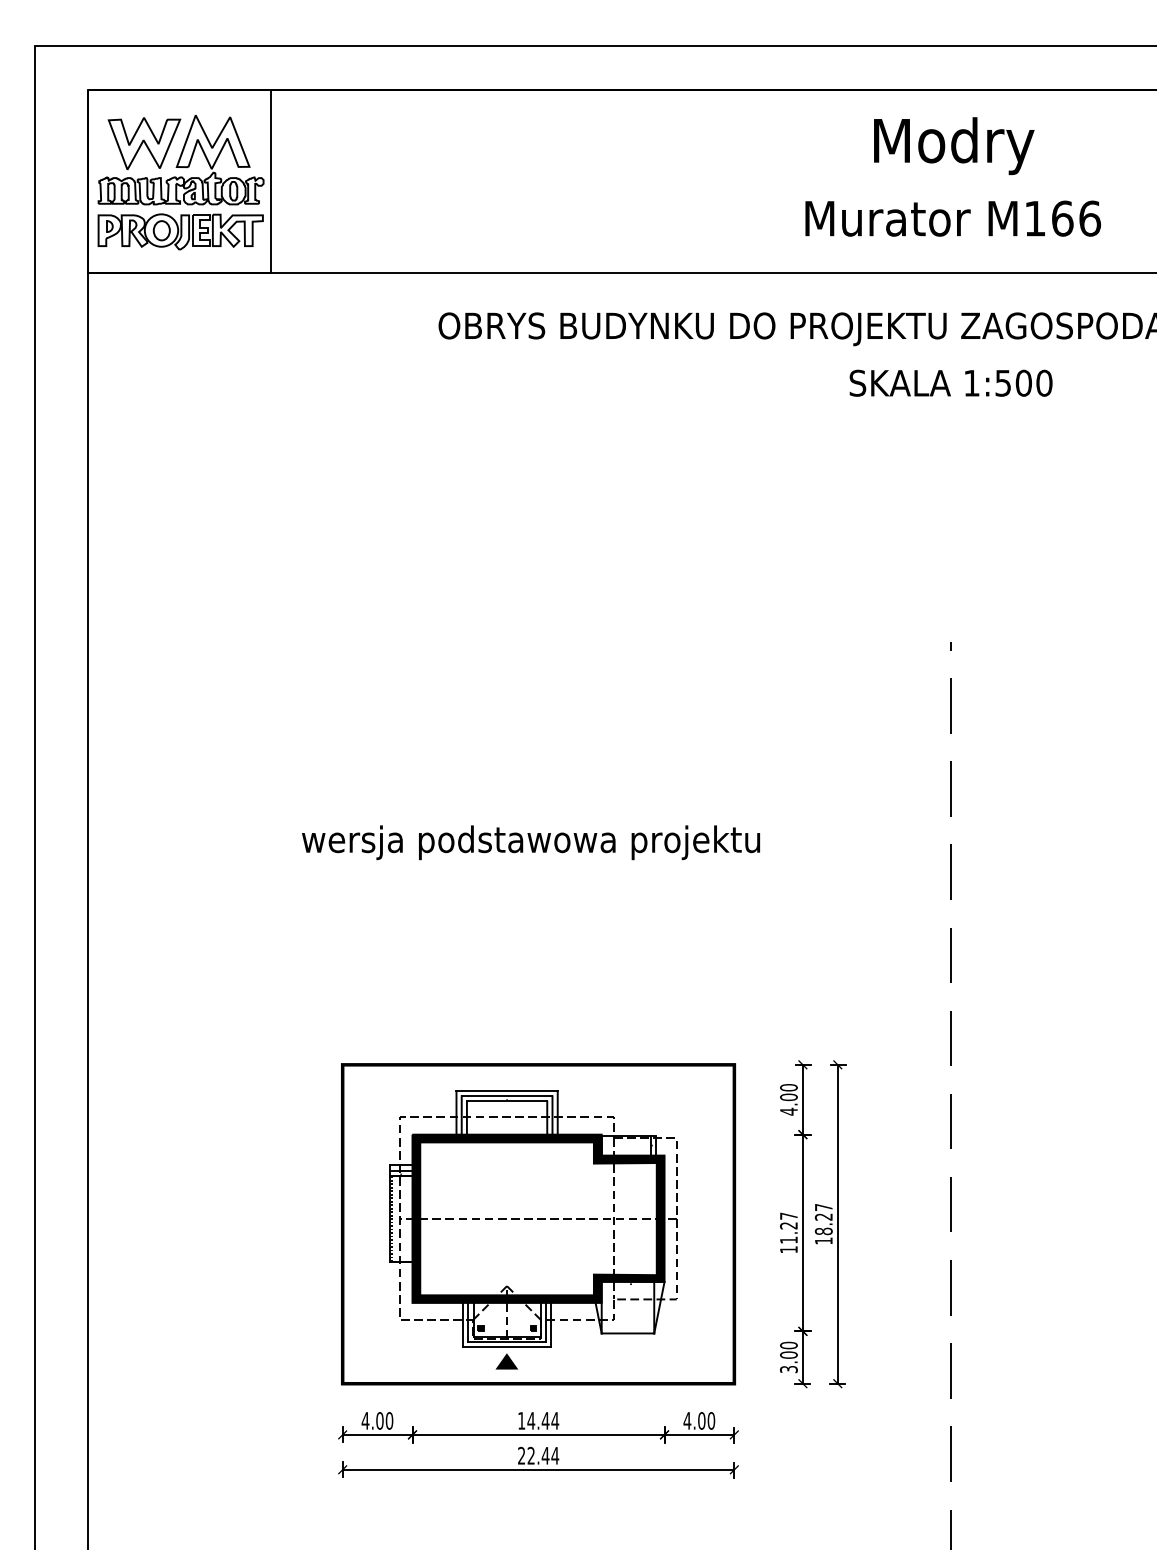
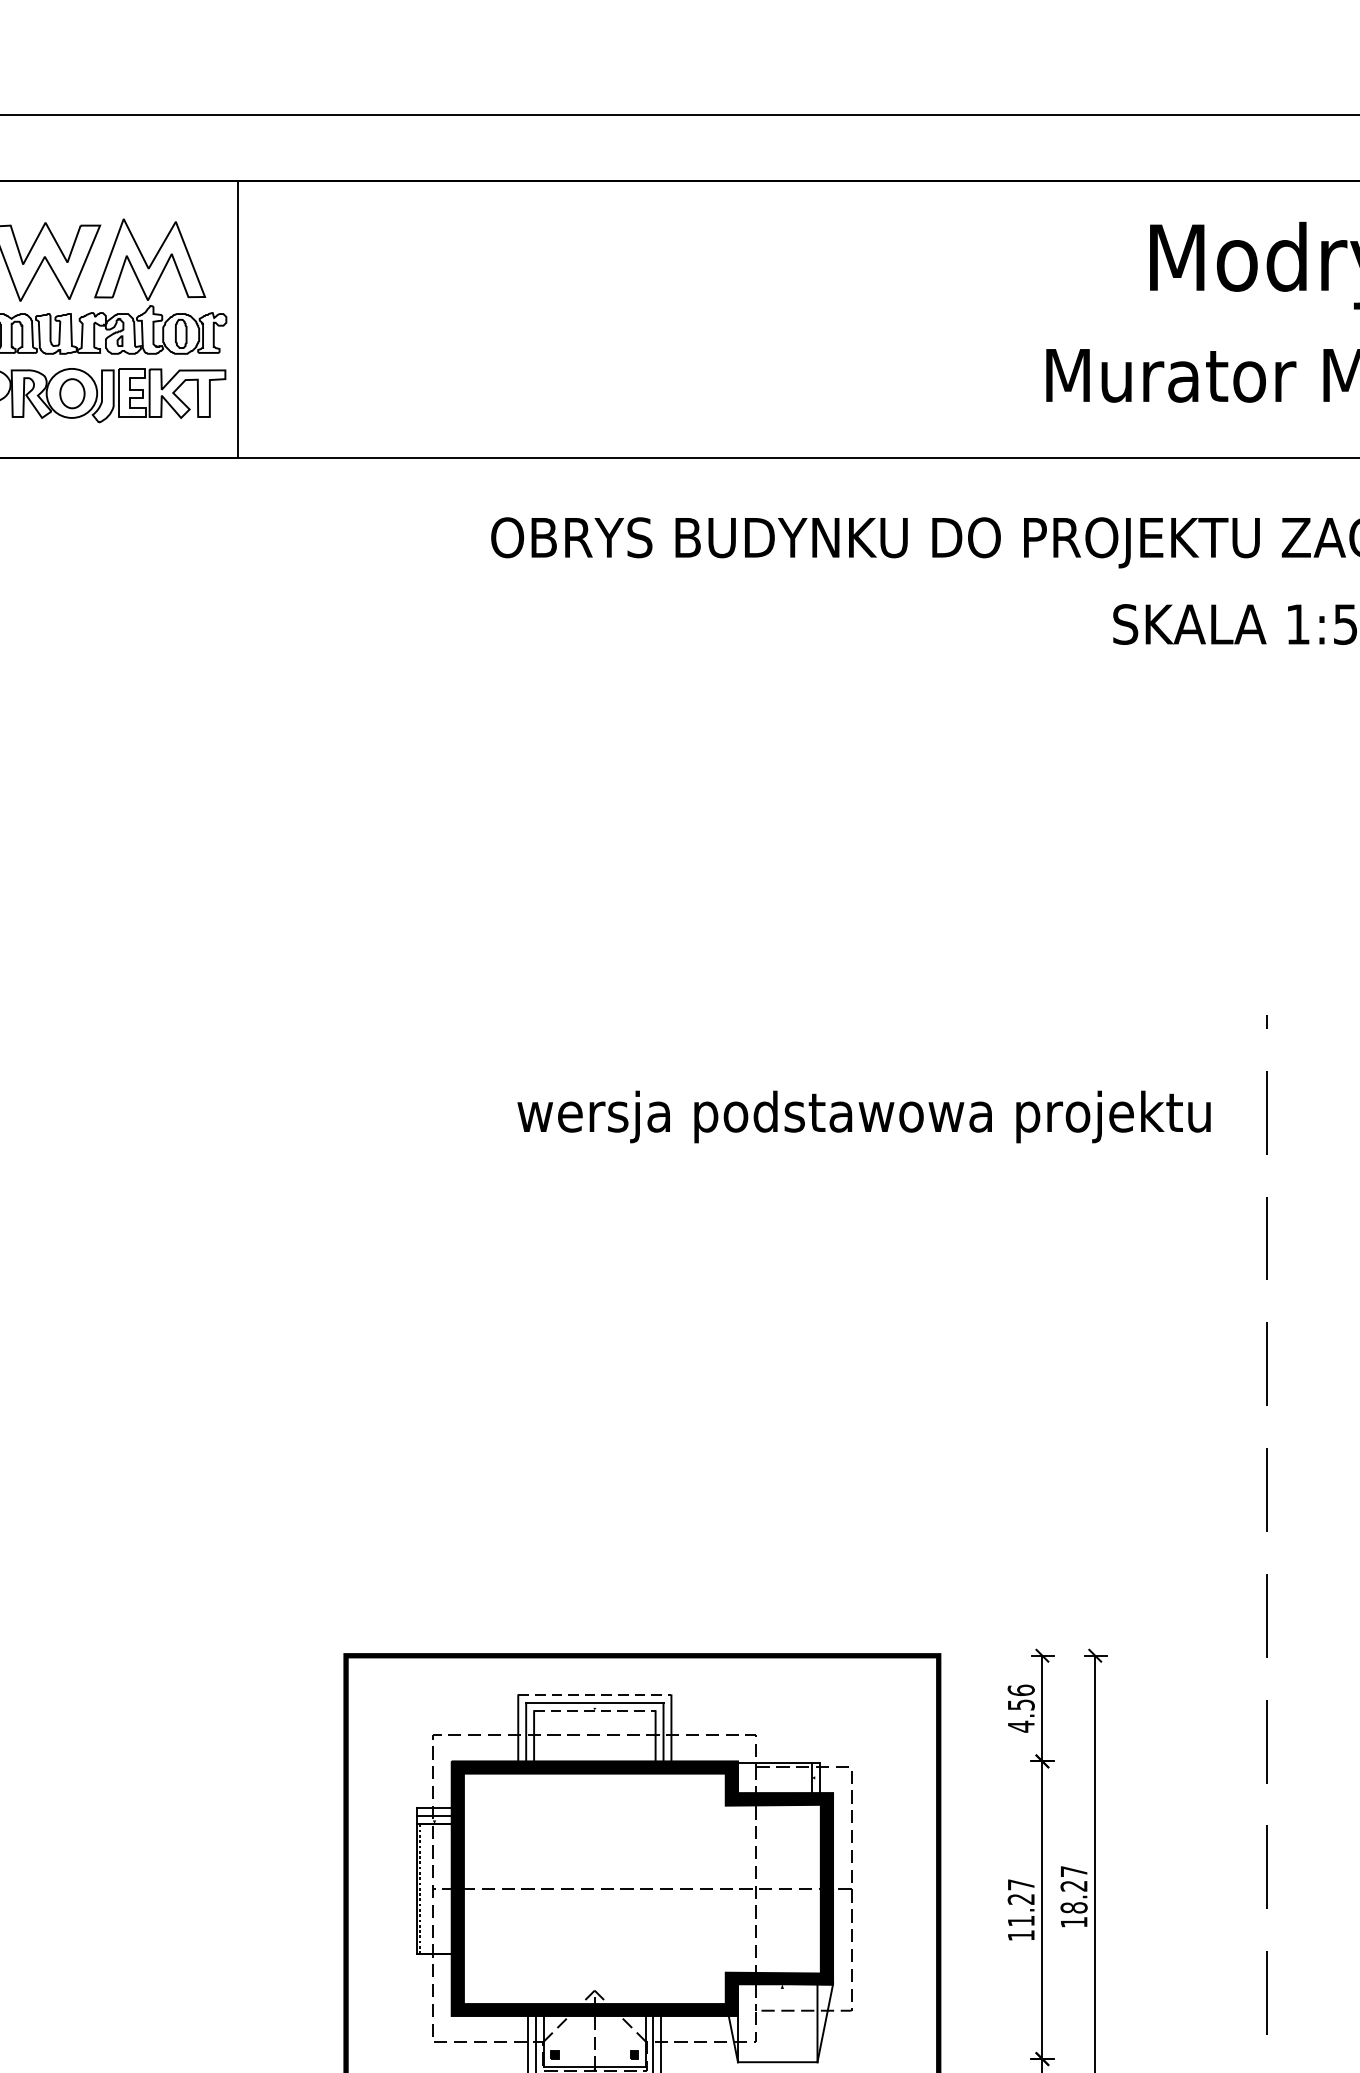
text: (530, 842) -> (863, 1116), moved
line: (507, 1091) -> (595, 1696), solid -> dashed
text: (788, 1092) -> (1020, 1697), 4.00 -> 4.56
line: (507, 1101) -> (595, 1711), solid -> dashed

